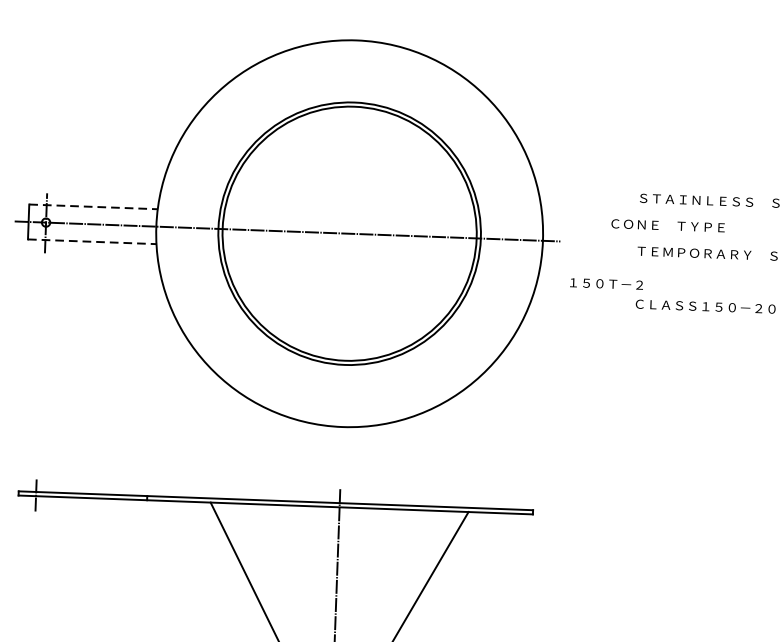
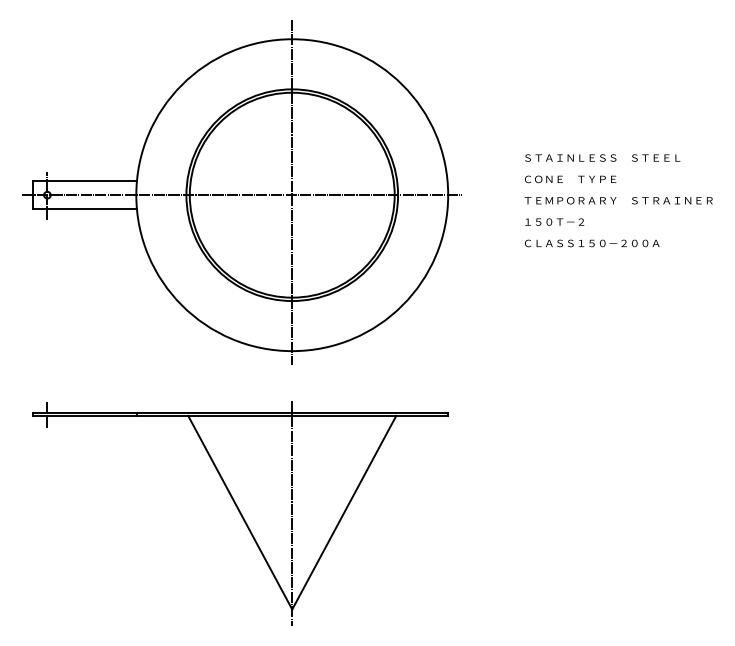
line: (93, 207) -> (85, 181), dashed -> solid
text: (668, 225) -> (570, 179), moved
line: (350, 230) -> (292, 192), added
line: (92, 242) -> (85, 209), dashed -> solid
text: (606, 283) -> (554, 221), moved

